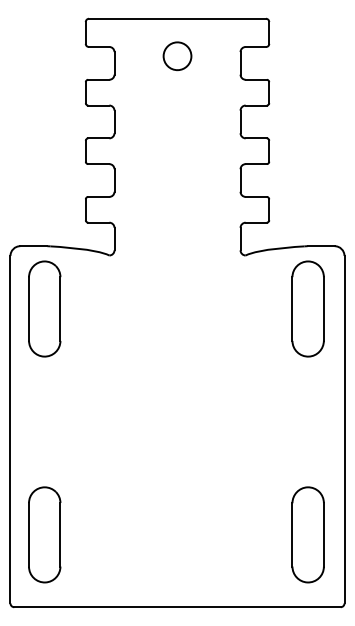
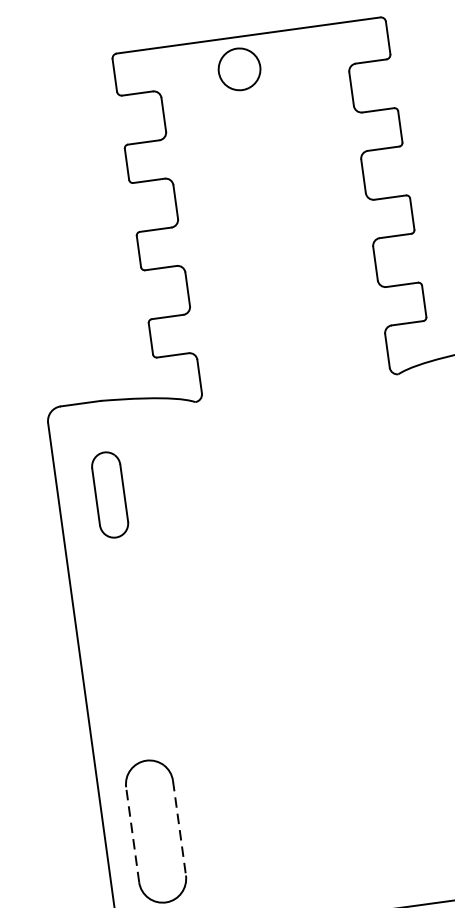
part: (177, 56) -> (239, 69), moved
part: (44, 308) -> (109, 494), size x0.6
line: (29, 534) -> (133, 834), solid -> dashed
line: (60, 534) -> (179, 827), solid -> dashed

